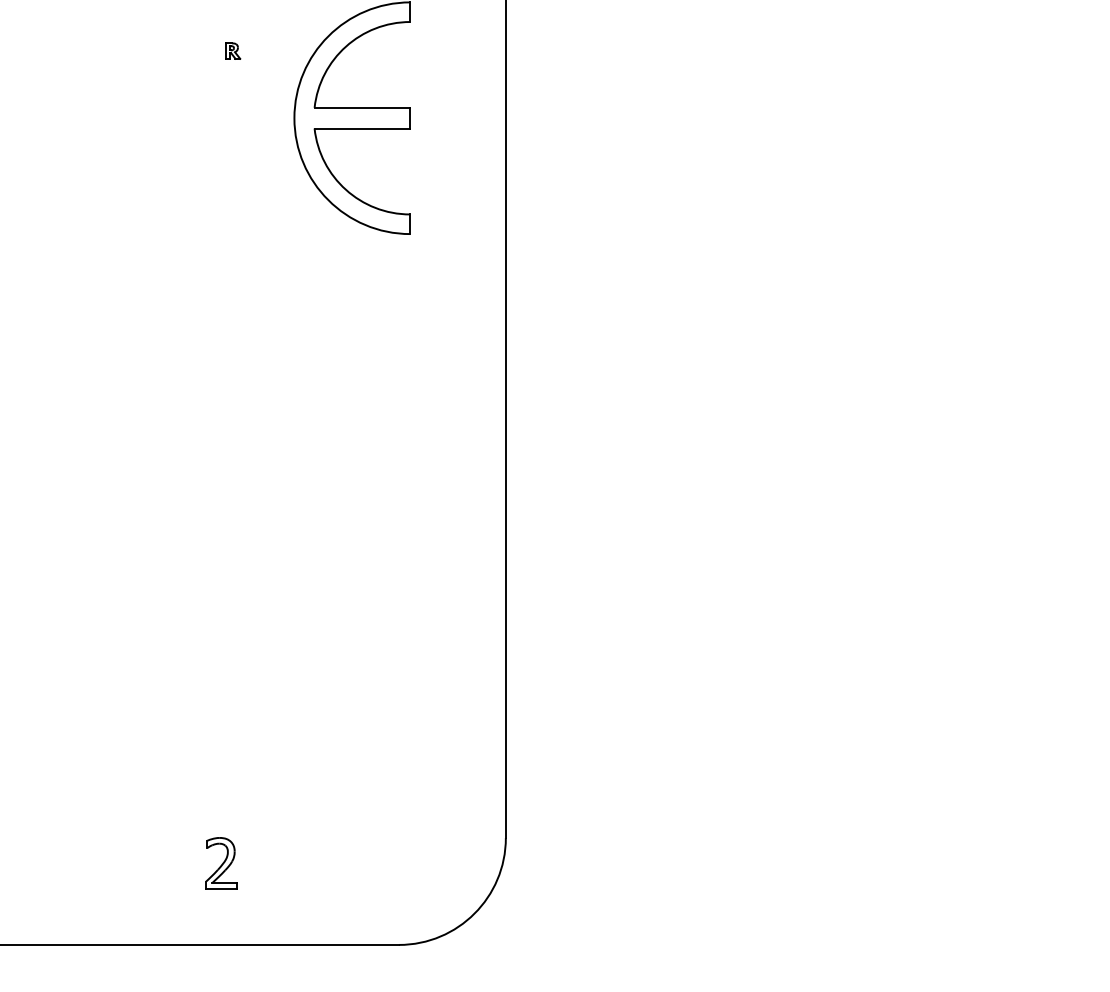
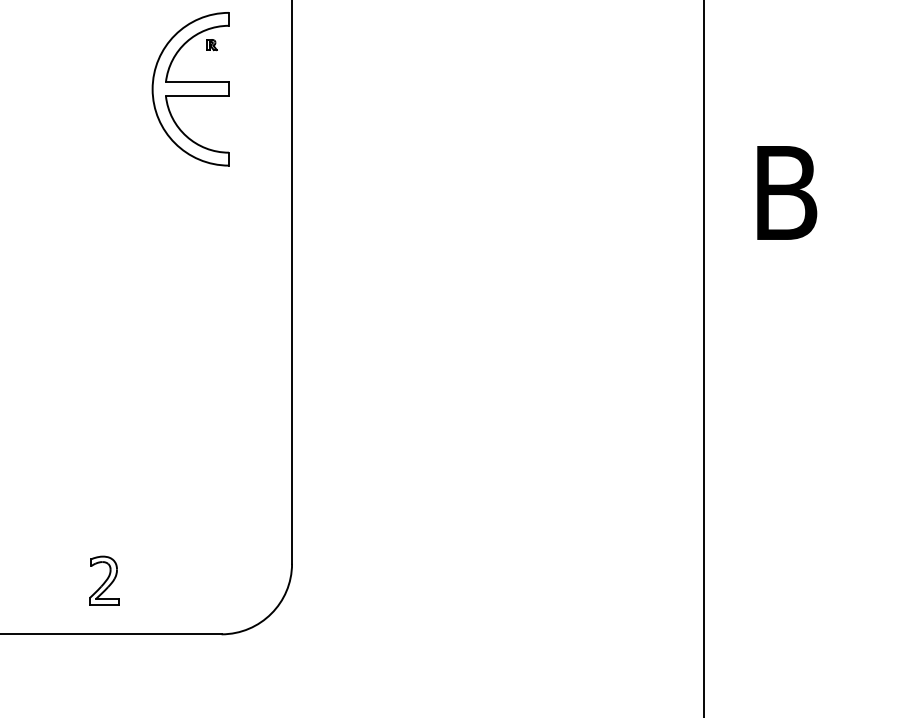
part: (232, 51) -> (211, 45), moved
part: (221, 863) -> (104, 580), size x1.43

